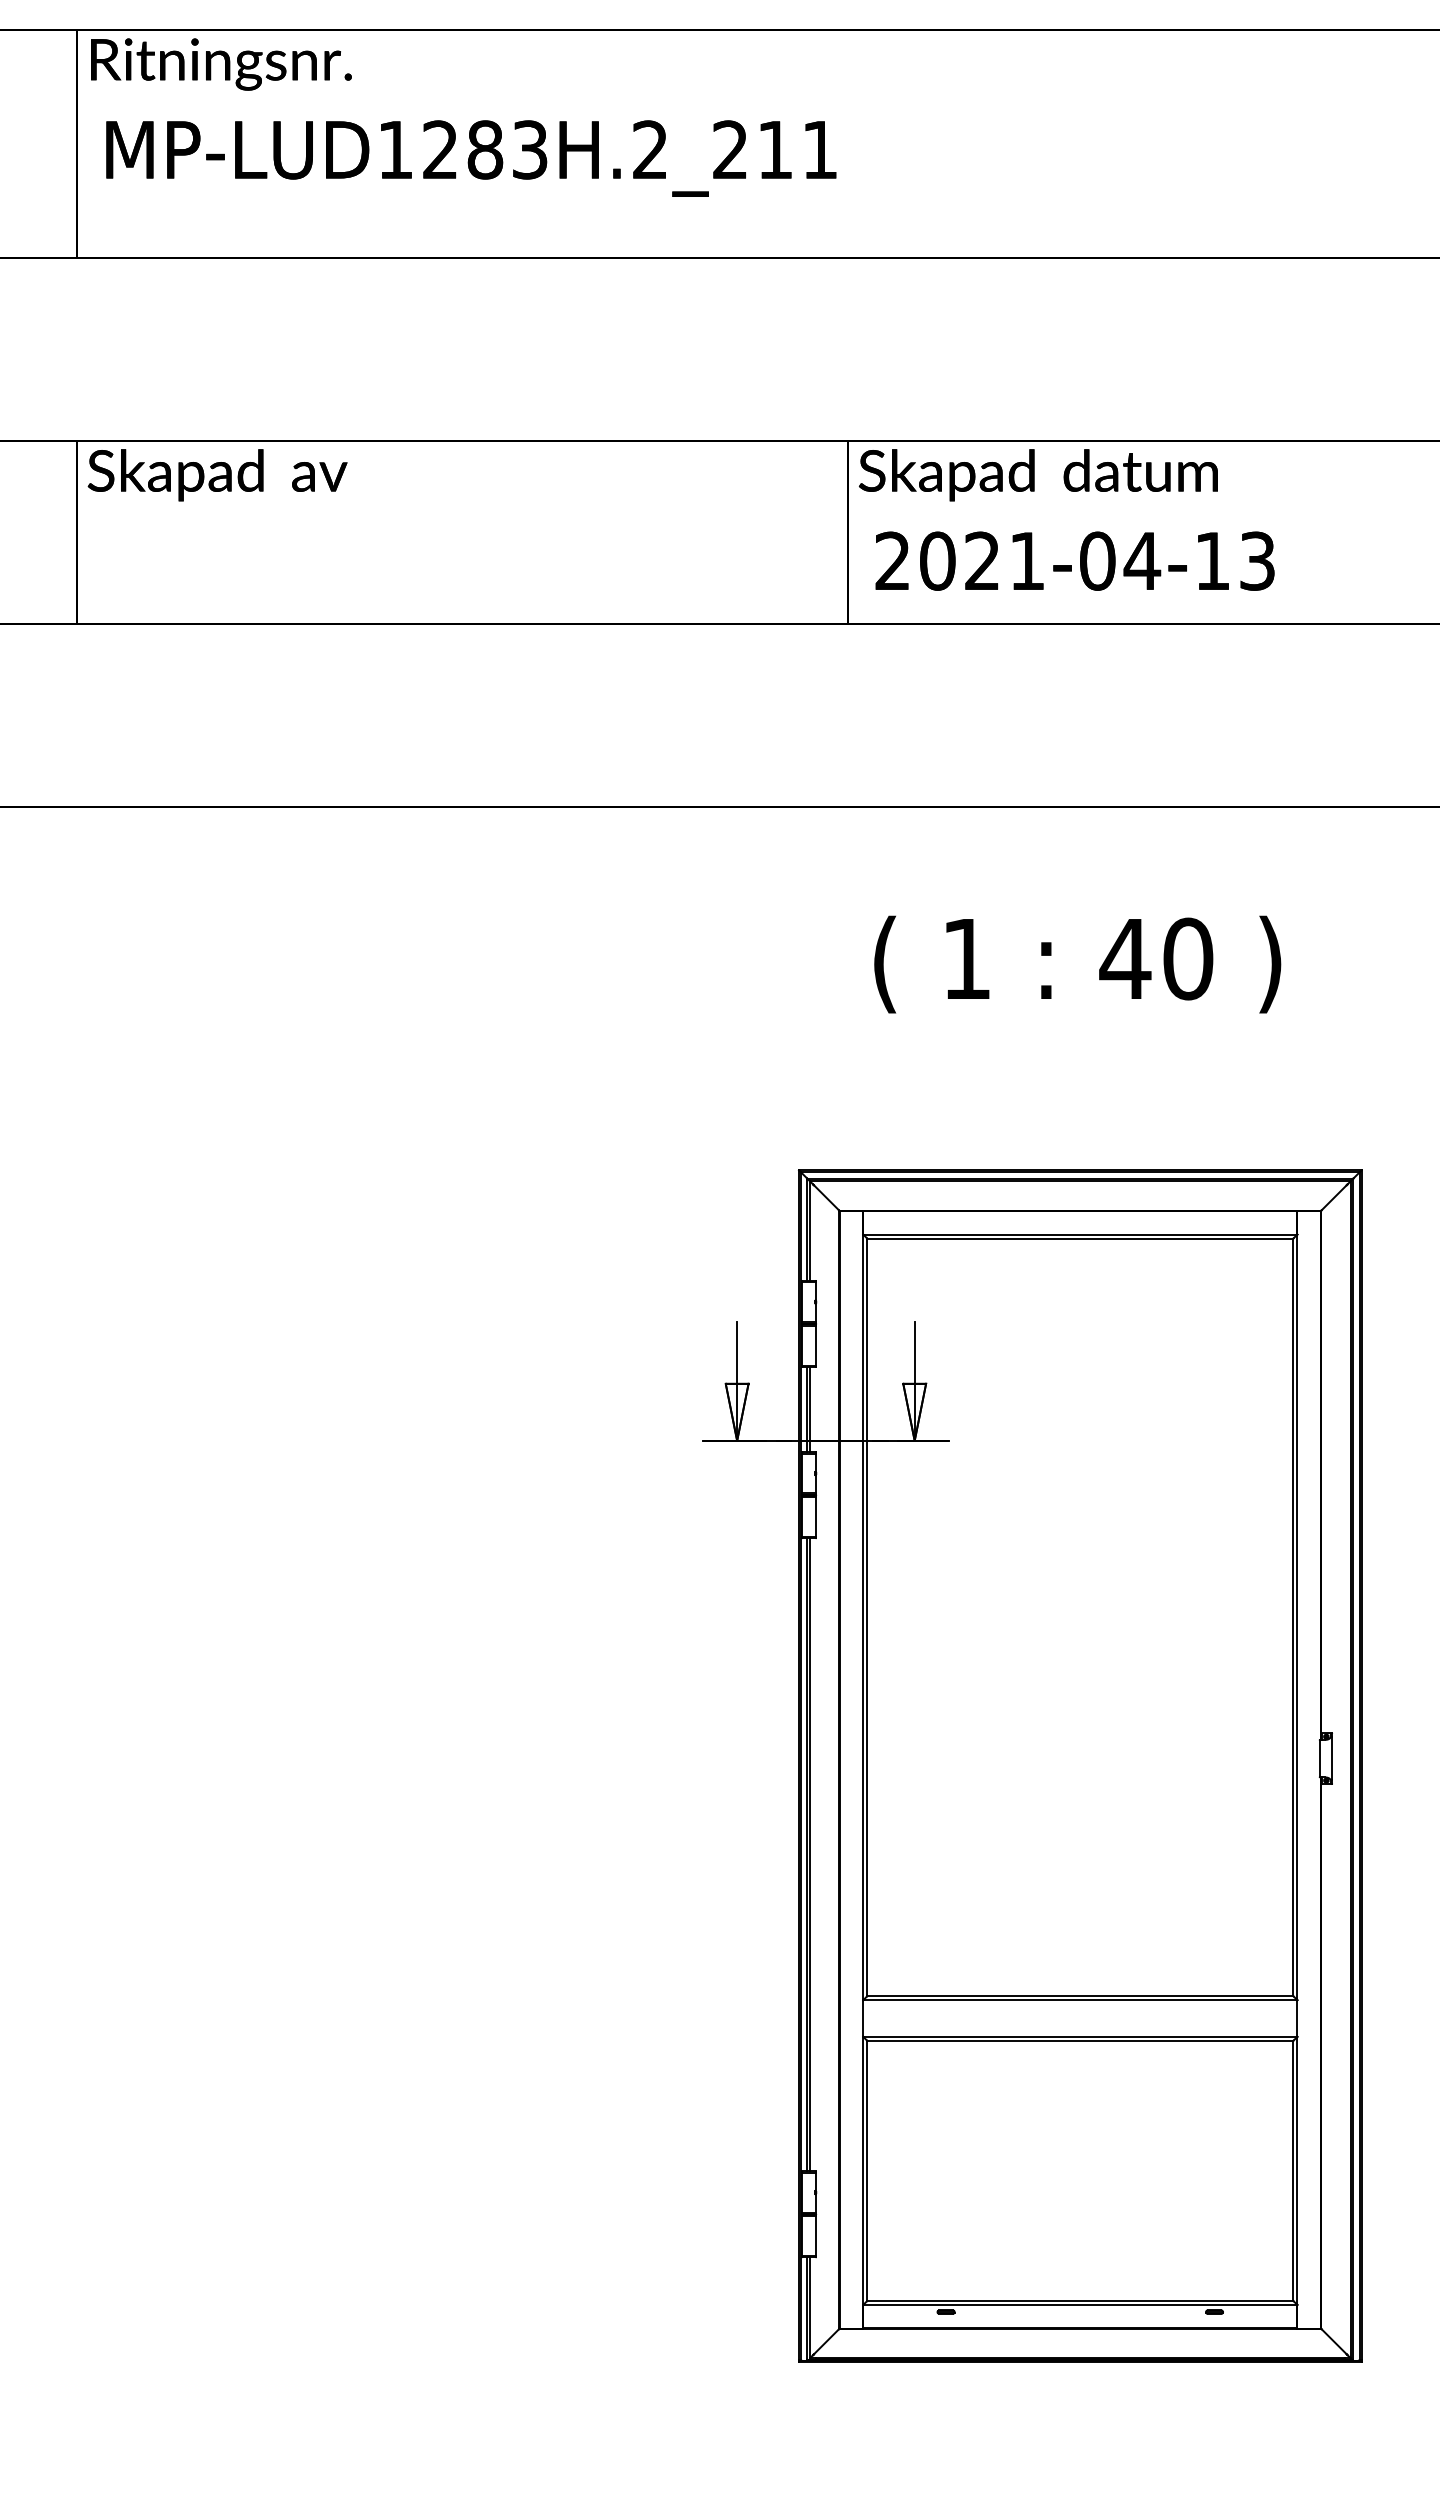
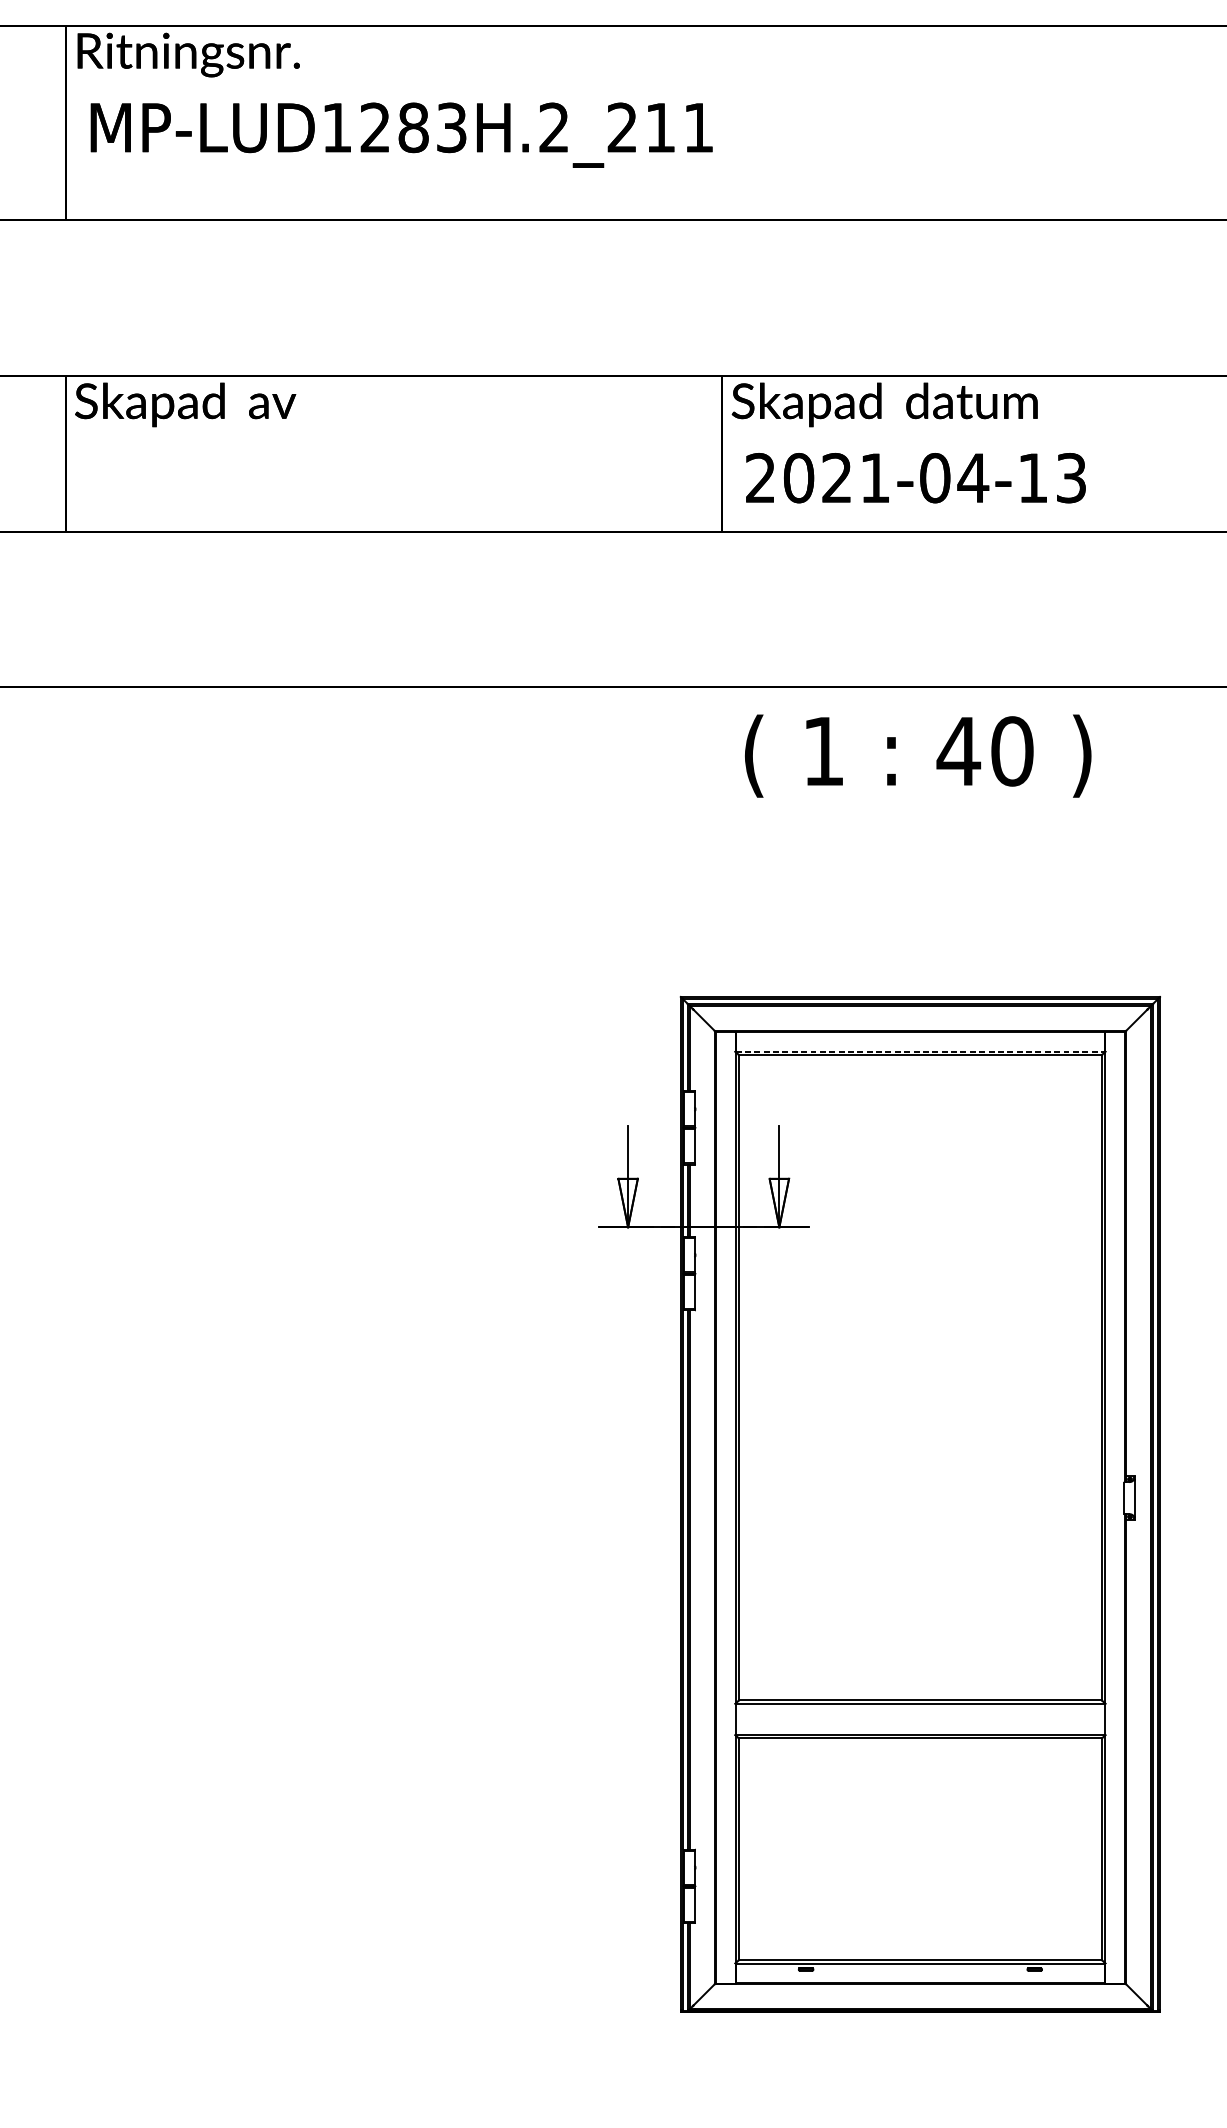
text: (1077, 964) -> (918, 756), moved
line: (1080, 1234) -> (920, 1051), solid -> dashed

